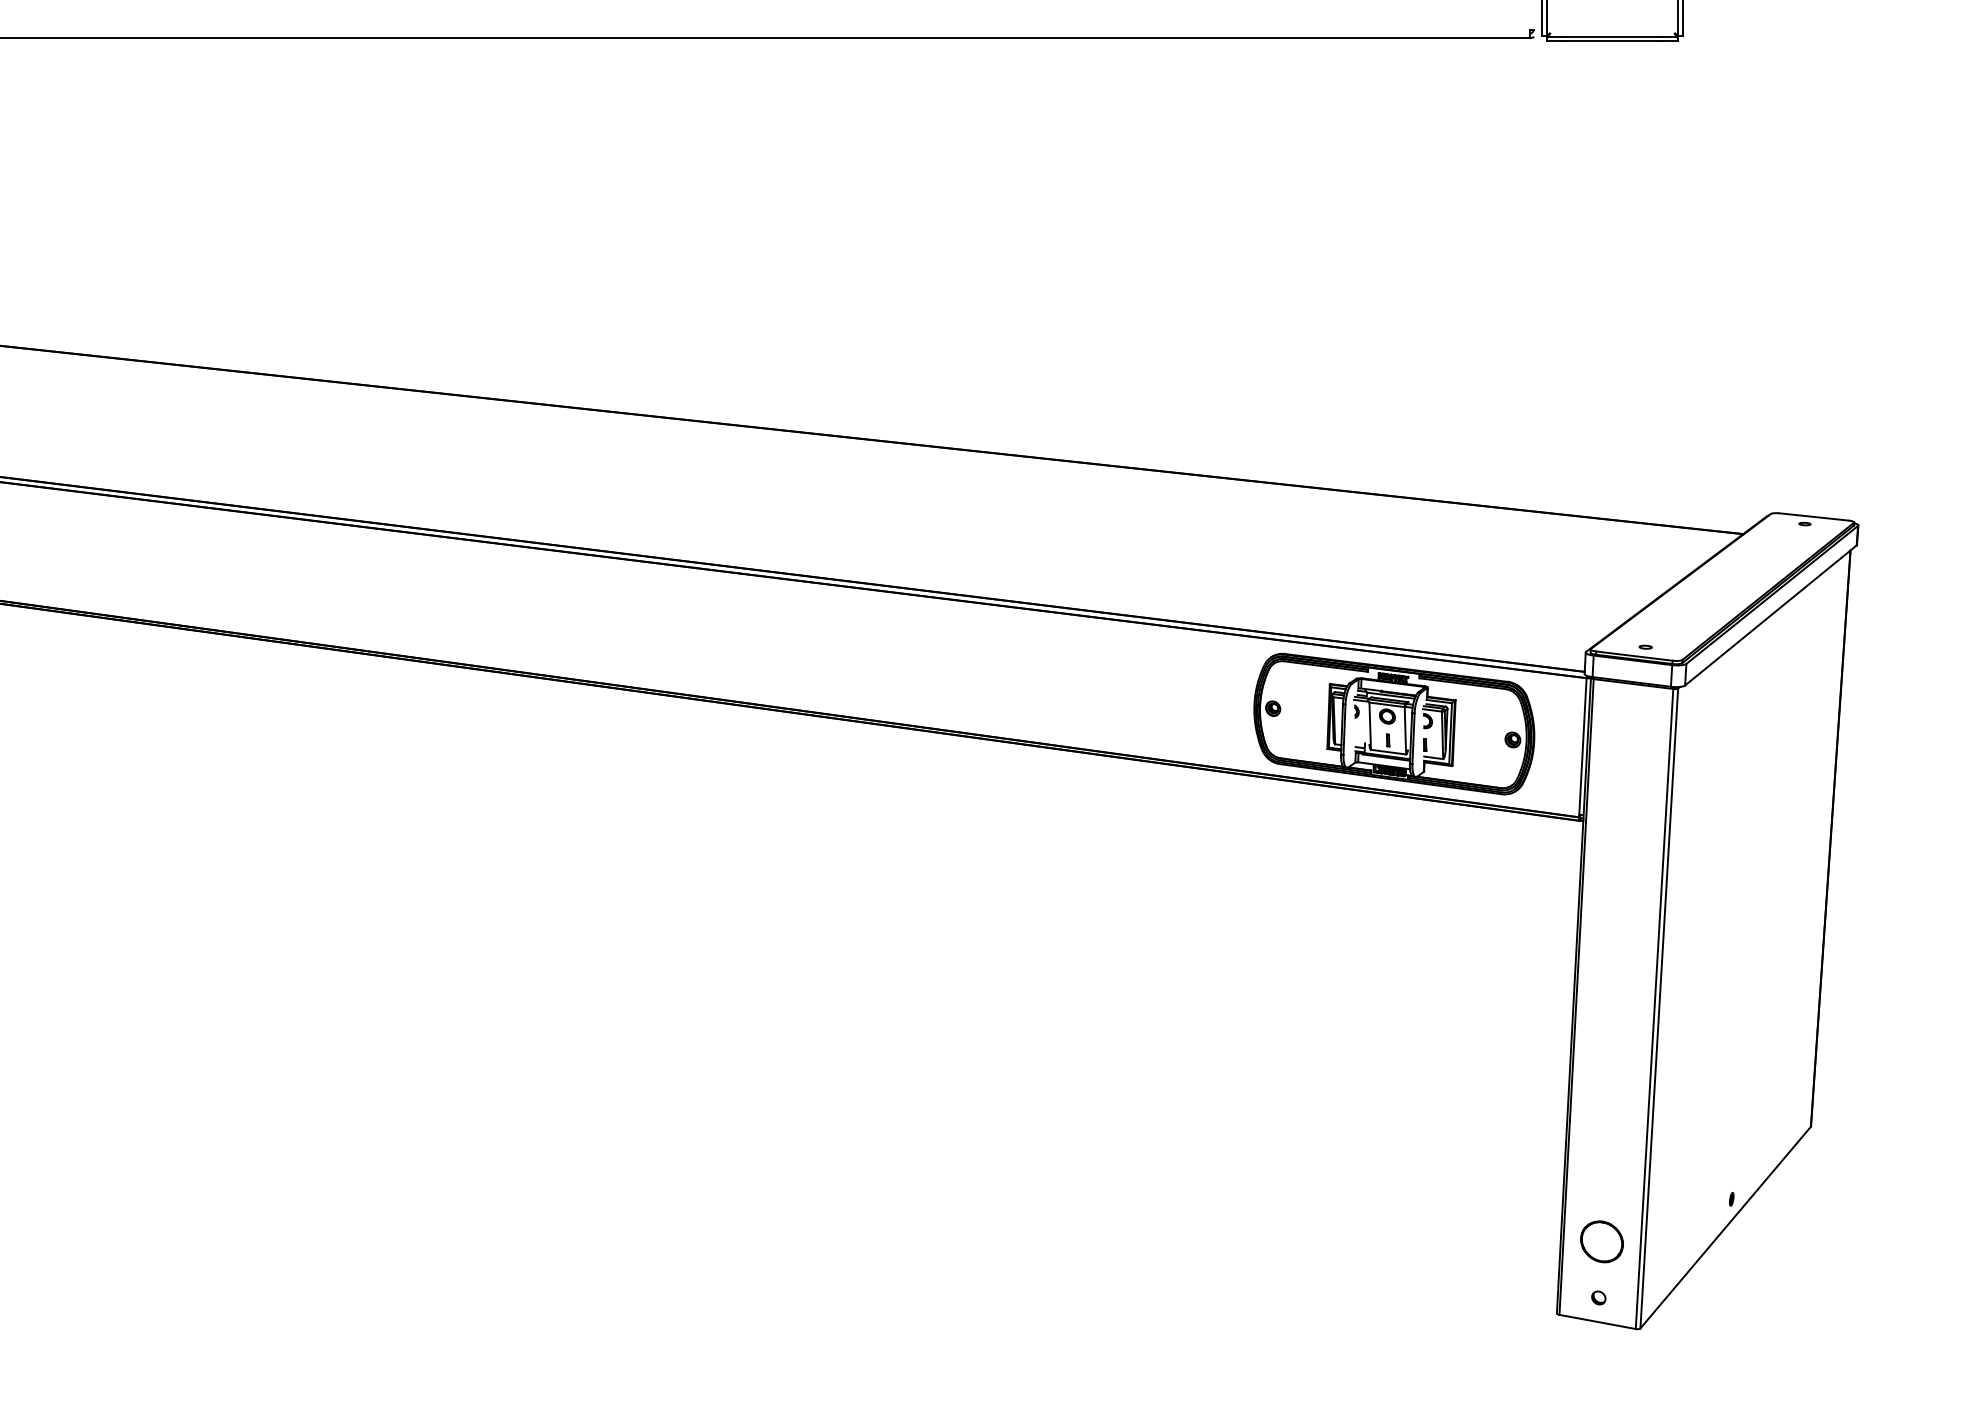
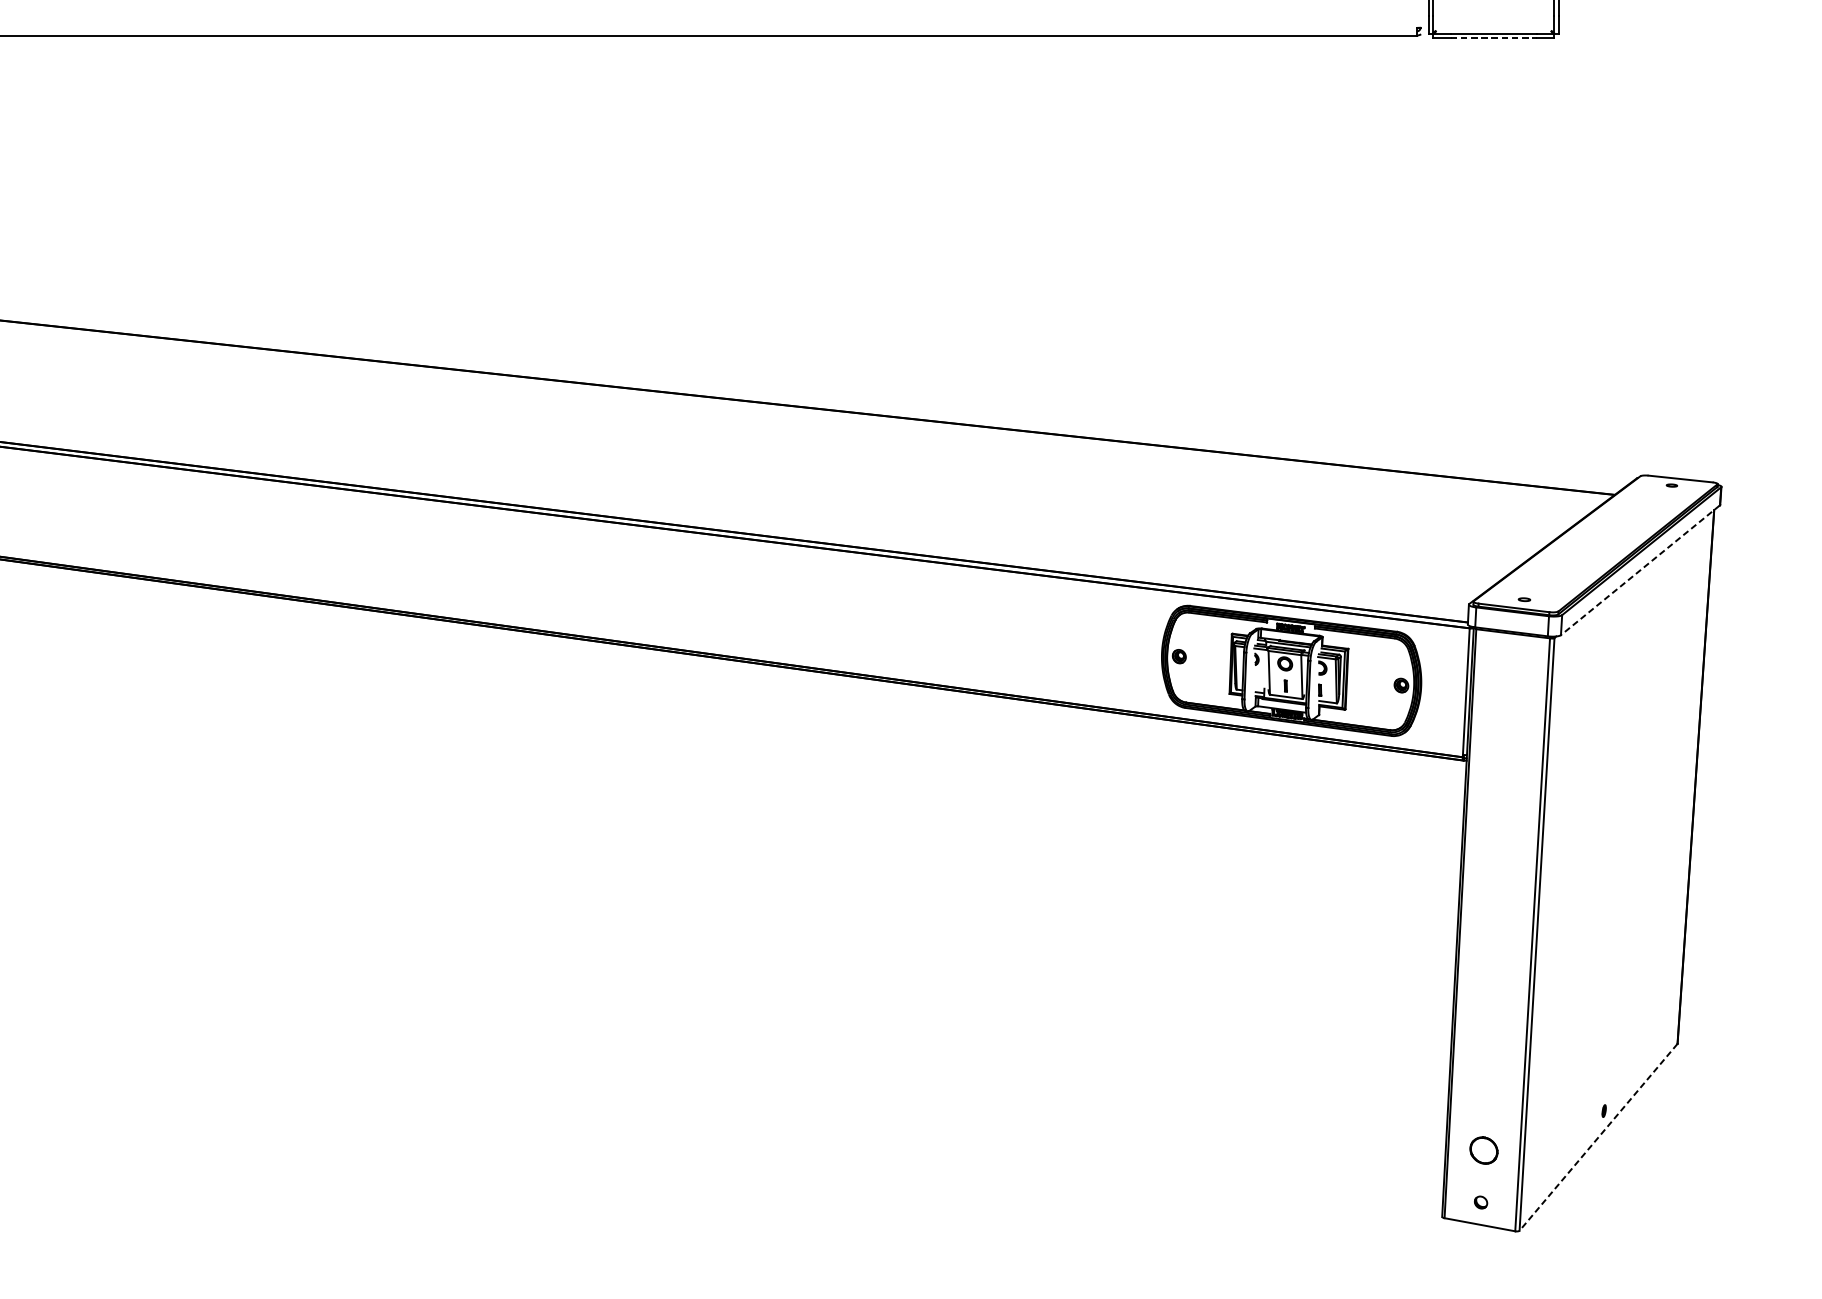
line: (1612, 41) -> (1493, 38), solid -> dashed
line: (1770, 615) -> (1640, 570), solid -> dashed
line: (1725, 1227) -> (1598, 1137), solid -> dashed
part: (1601, 1241) -> (1483, 1150), size x0.7

